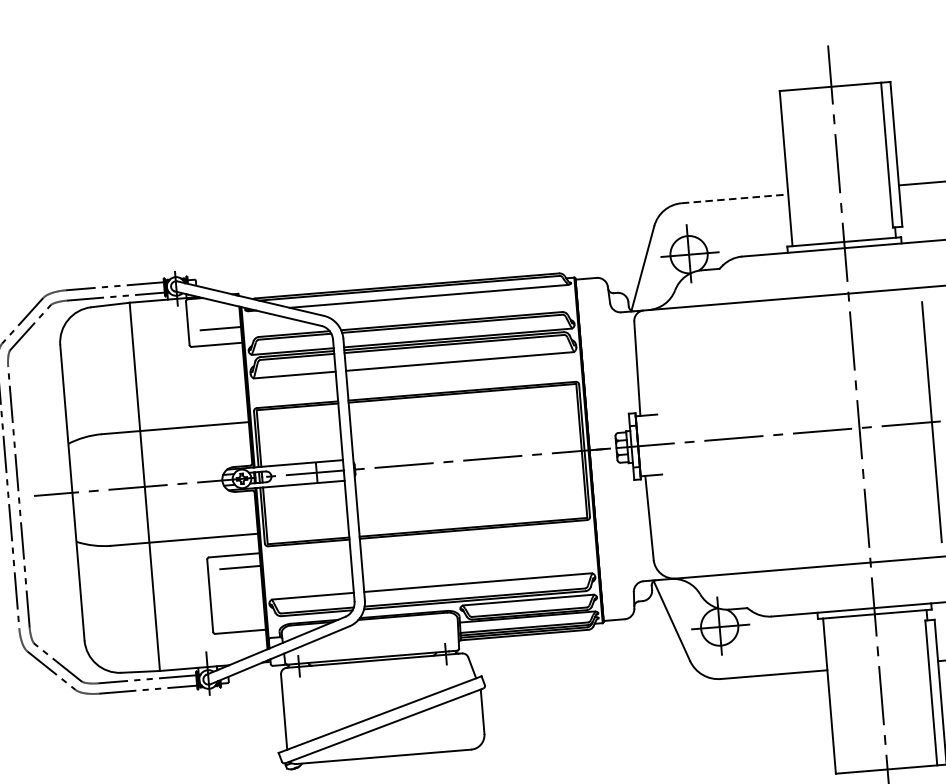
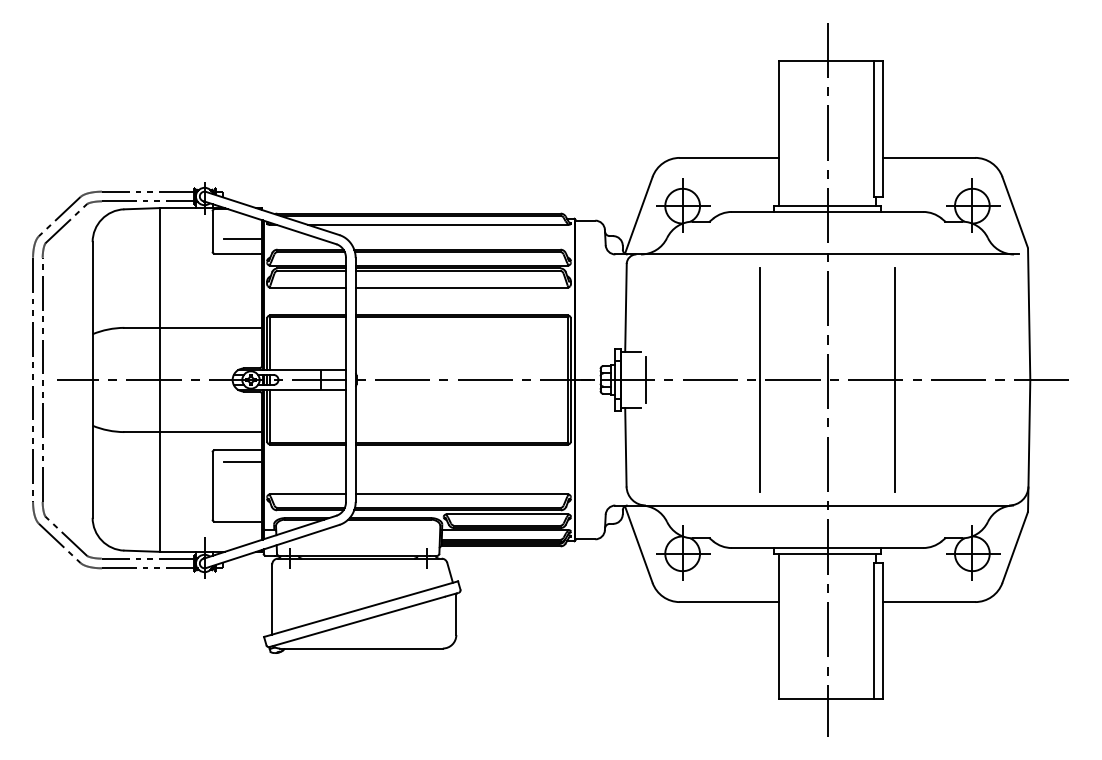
line: (734, 198) -> (729, 157), dashed -> solid
line: (786, 433) -> (759, 379), added
line: (664, 443) -> (645, 379), added

